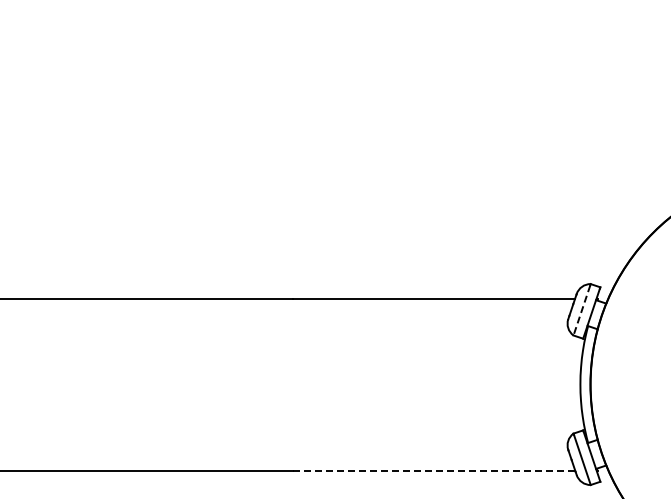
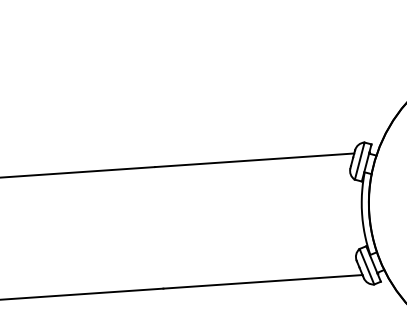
line: (581, 310) -> (359, 161), dashed -> solid
line: (434, 470) -> (263, 281), dashed -> solid

